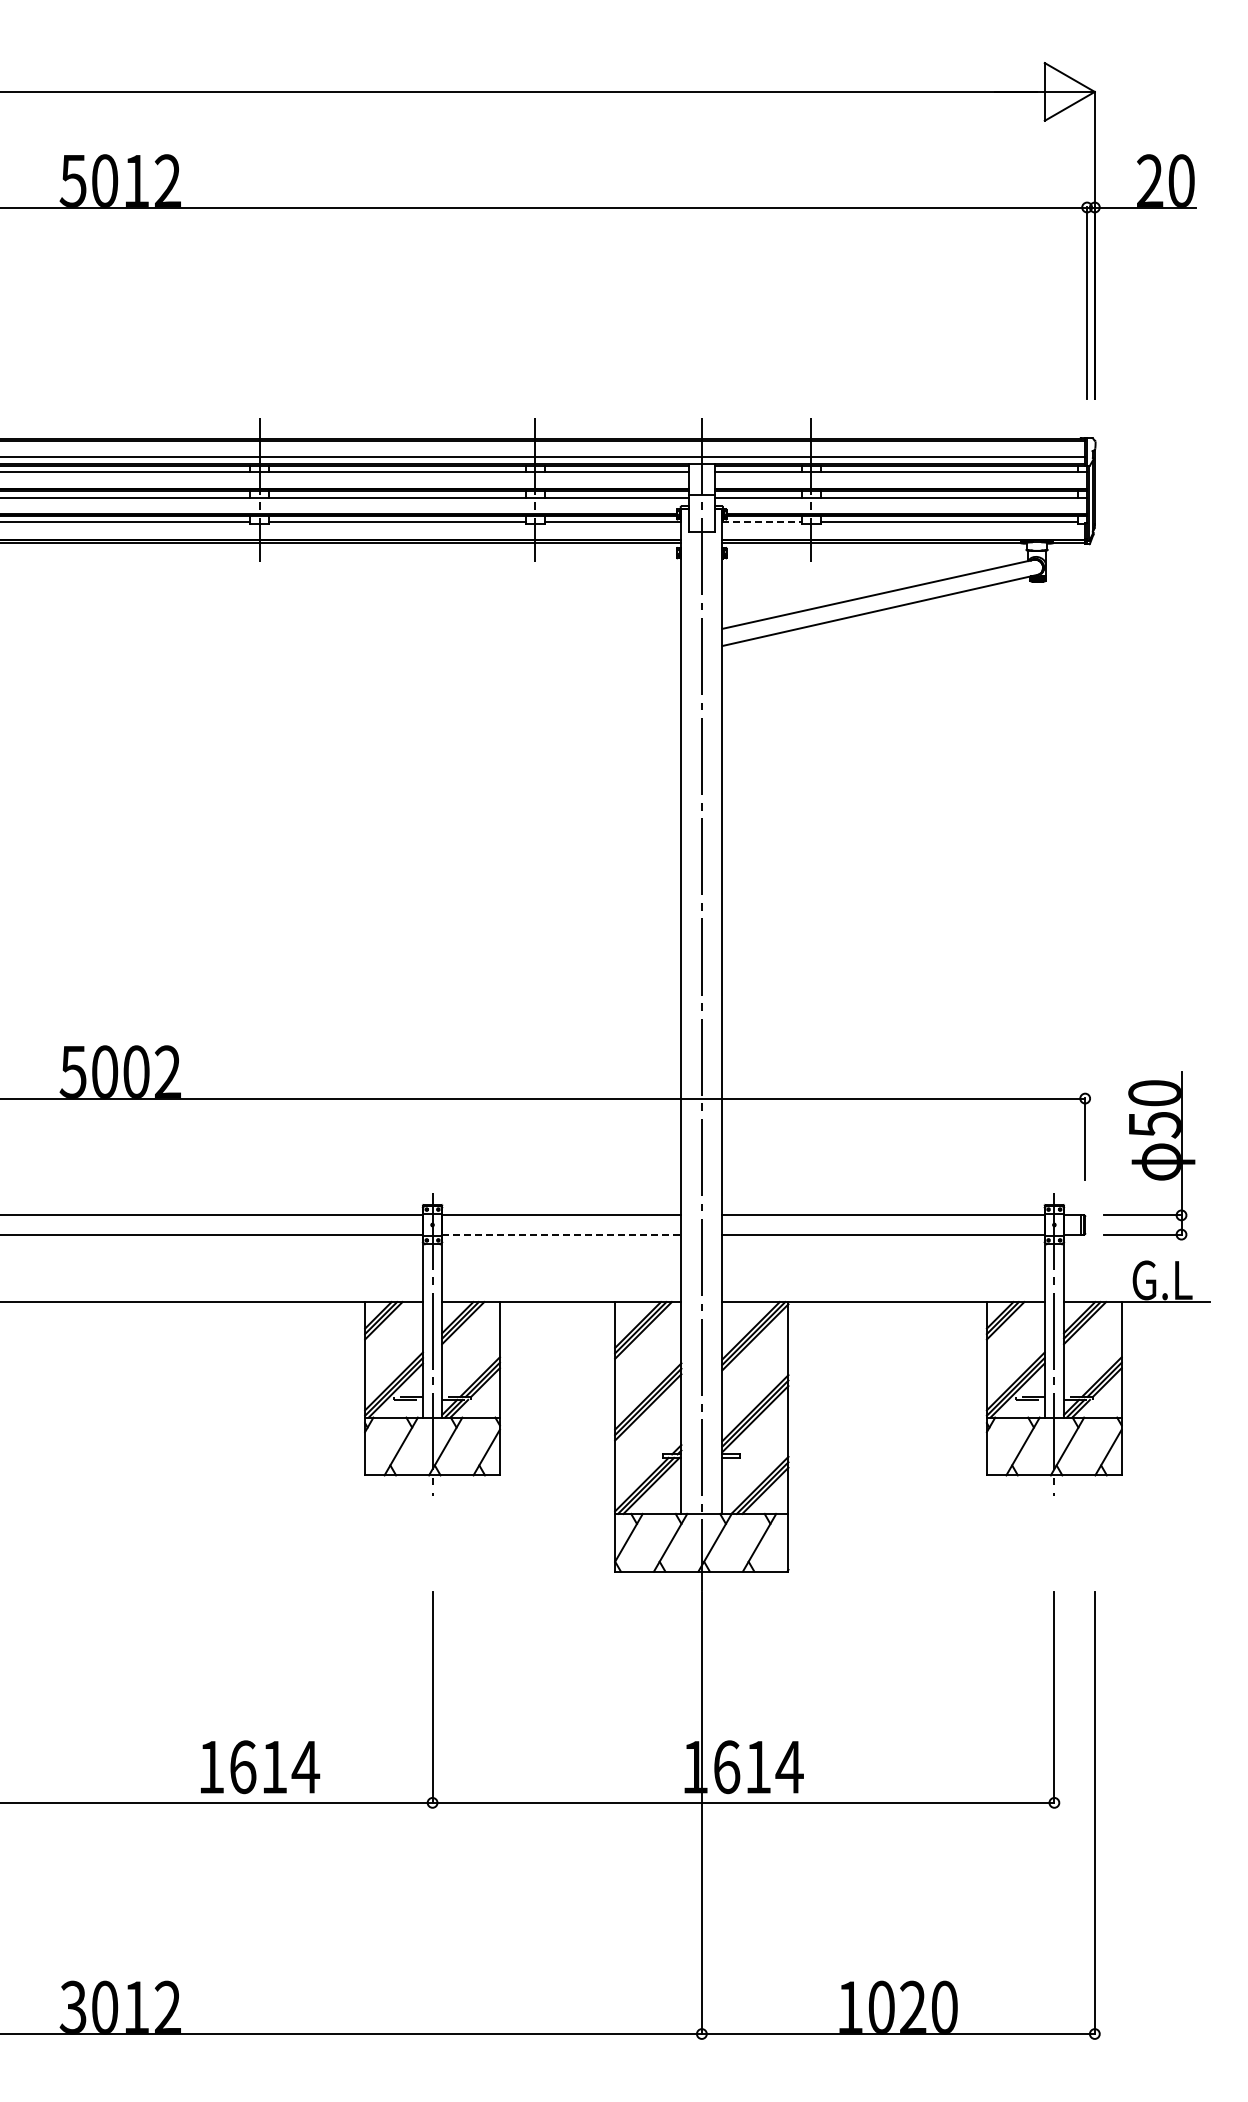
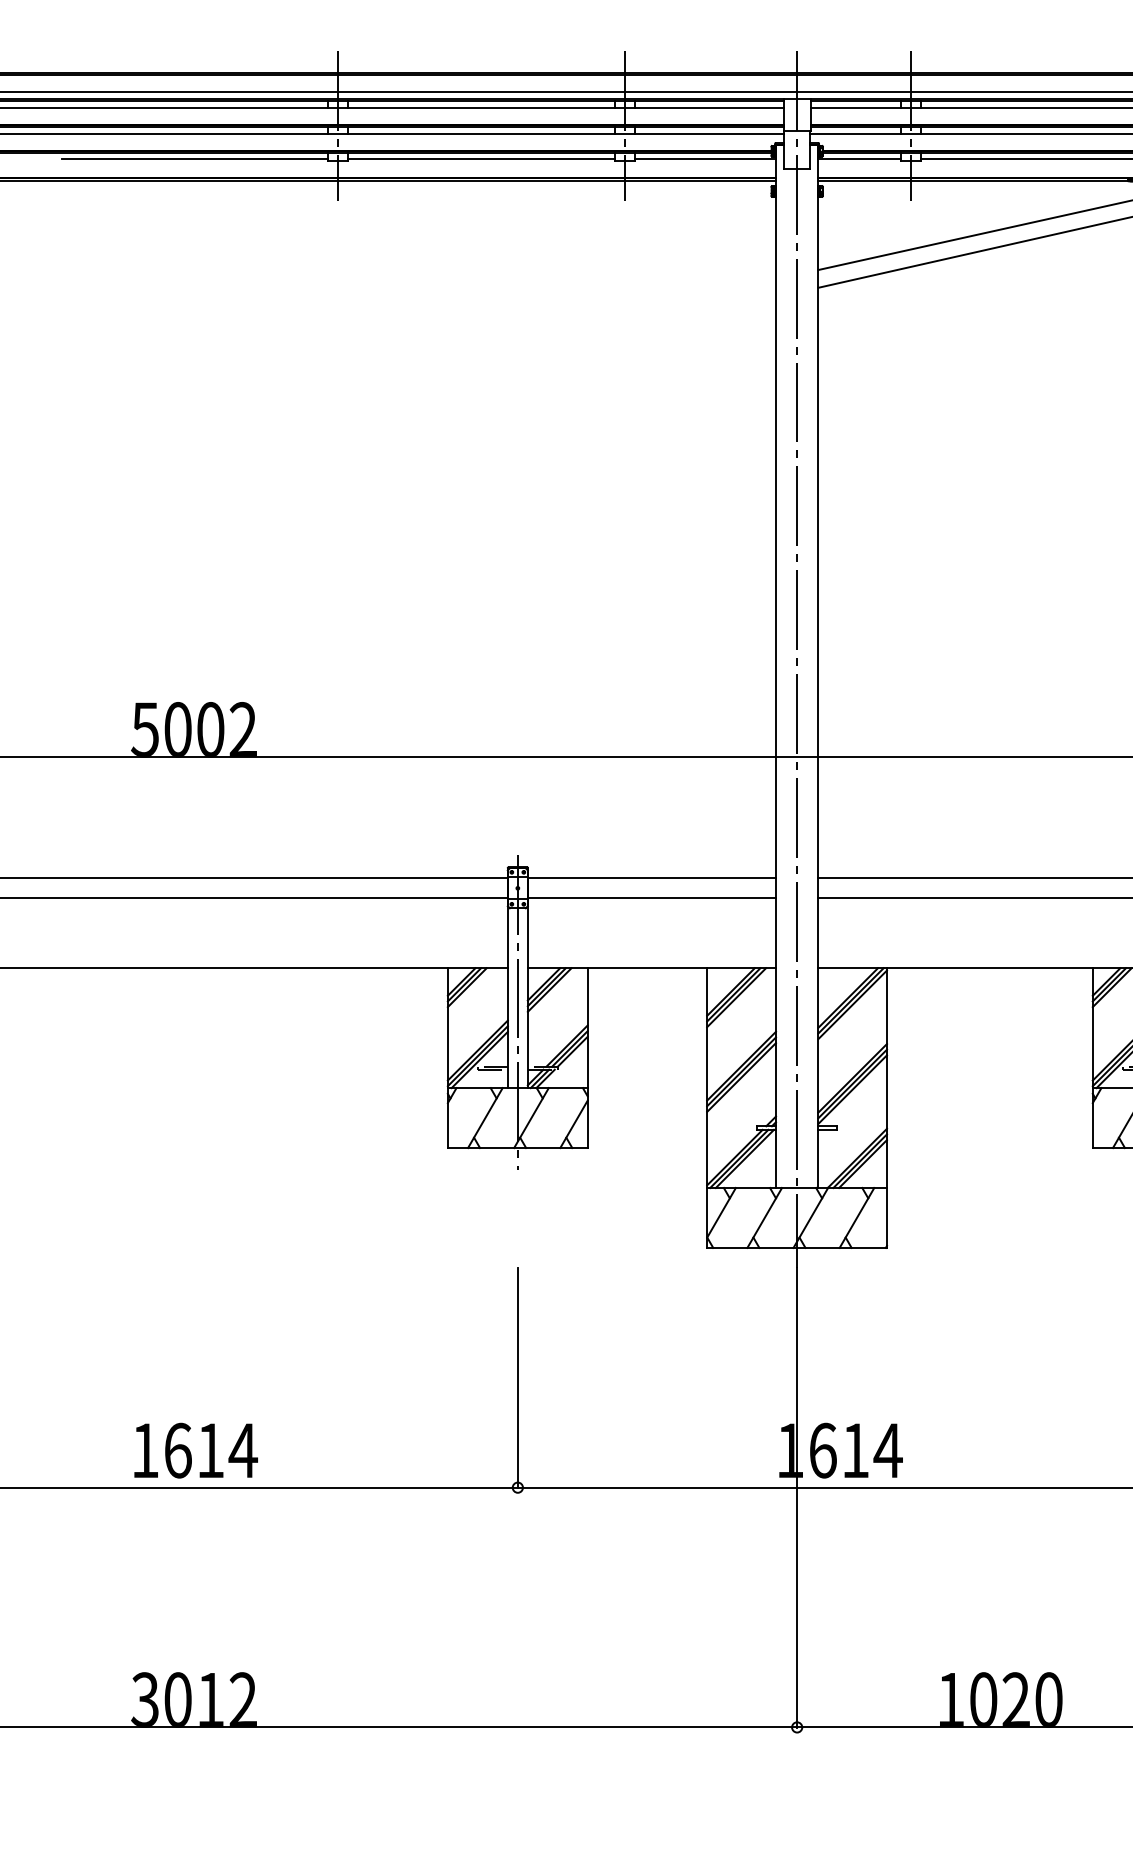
line: (761, 521) -> (859, 158), dashed -> solid
line: (561, 1234) -> (651, 898), dashed -> solid
text: (260, 1767) -> (196, 1450), moved

